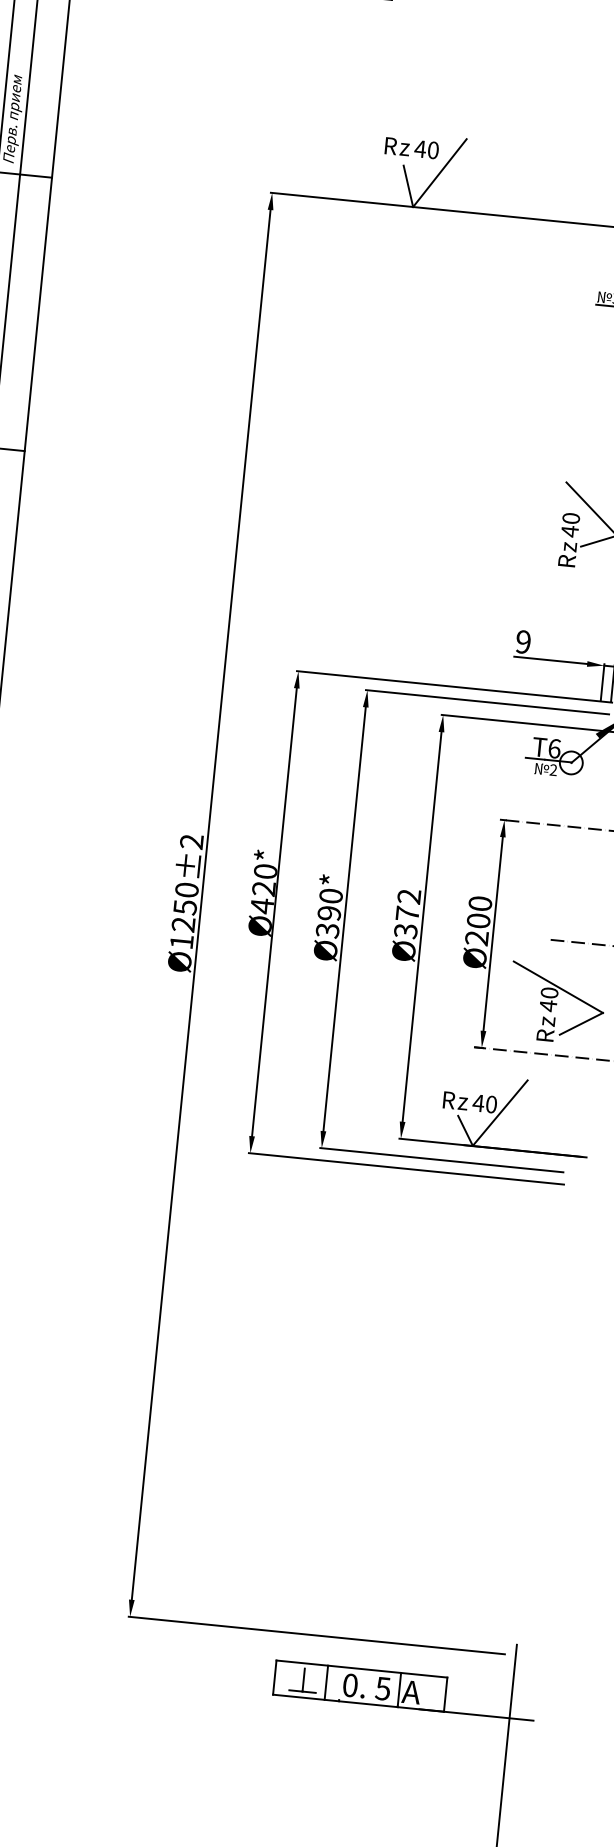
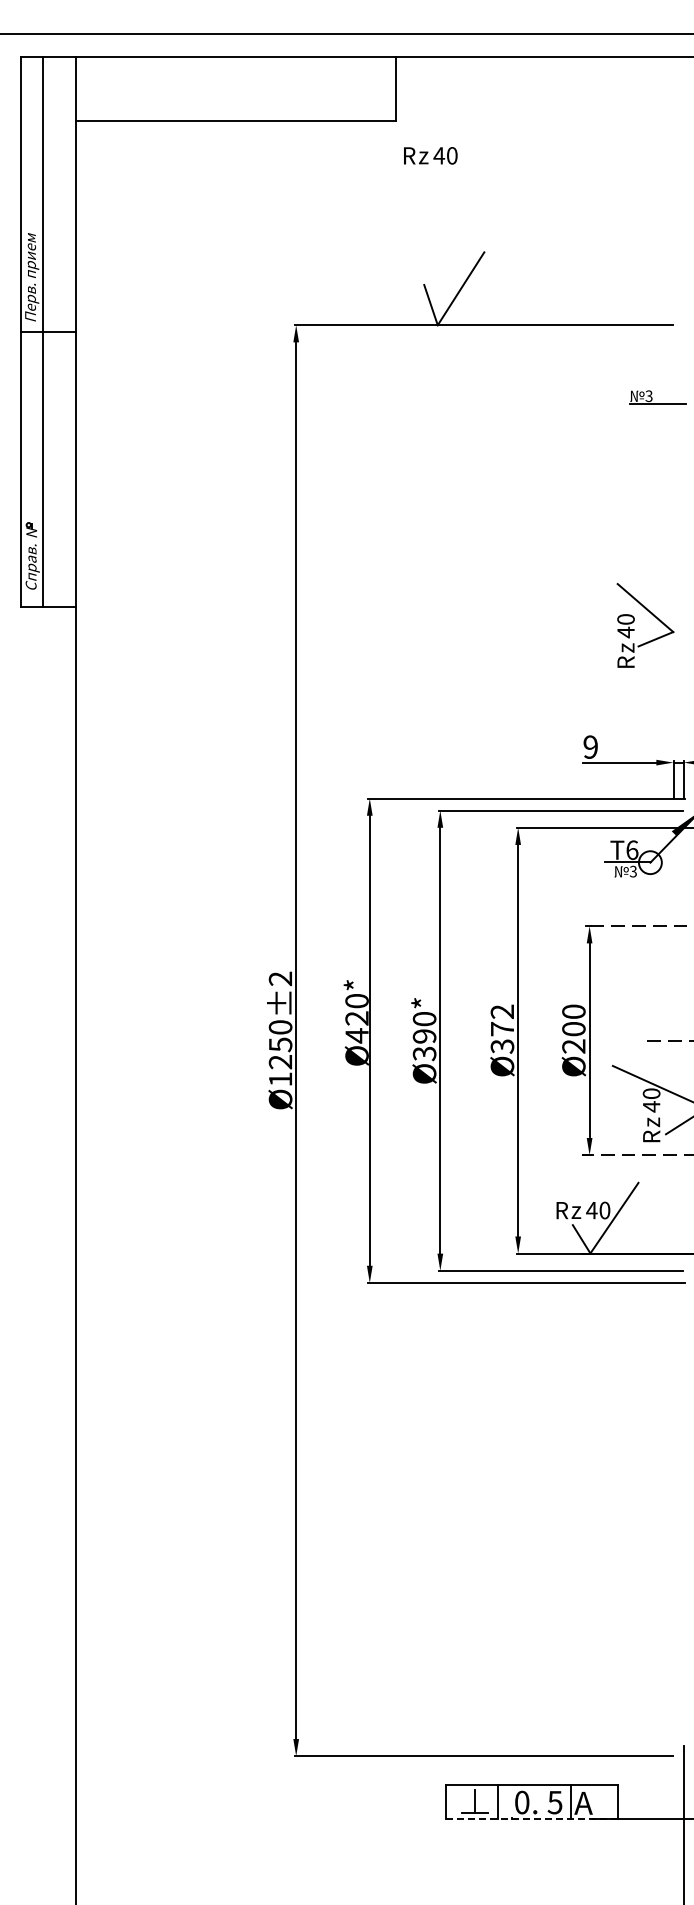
text: (411, 147) -> (430, 155), moved
text: (553, 770) -> (633, 871), 2 -> 3
line: (358, 1703) -> (532, 1819), solid -> dashed

